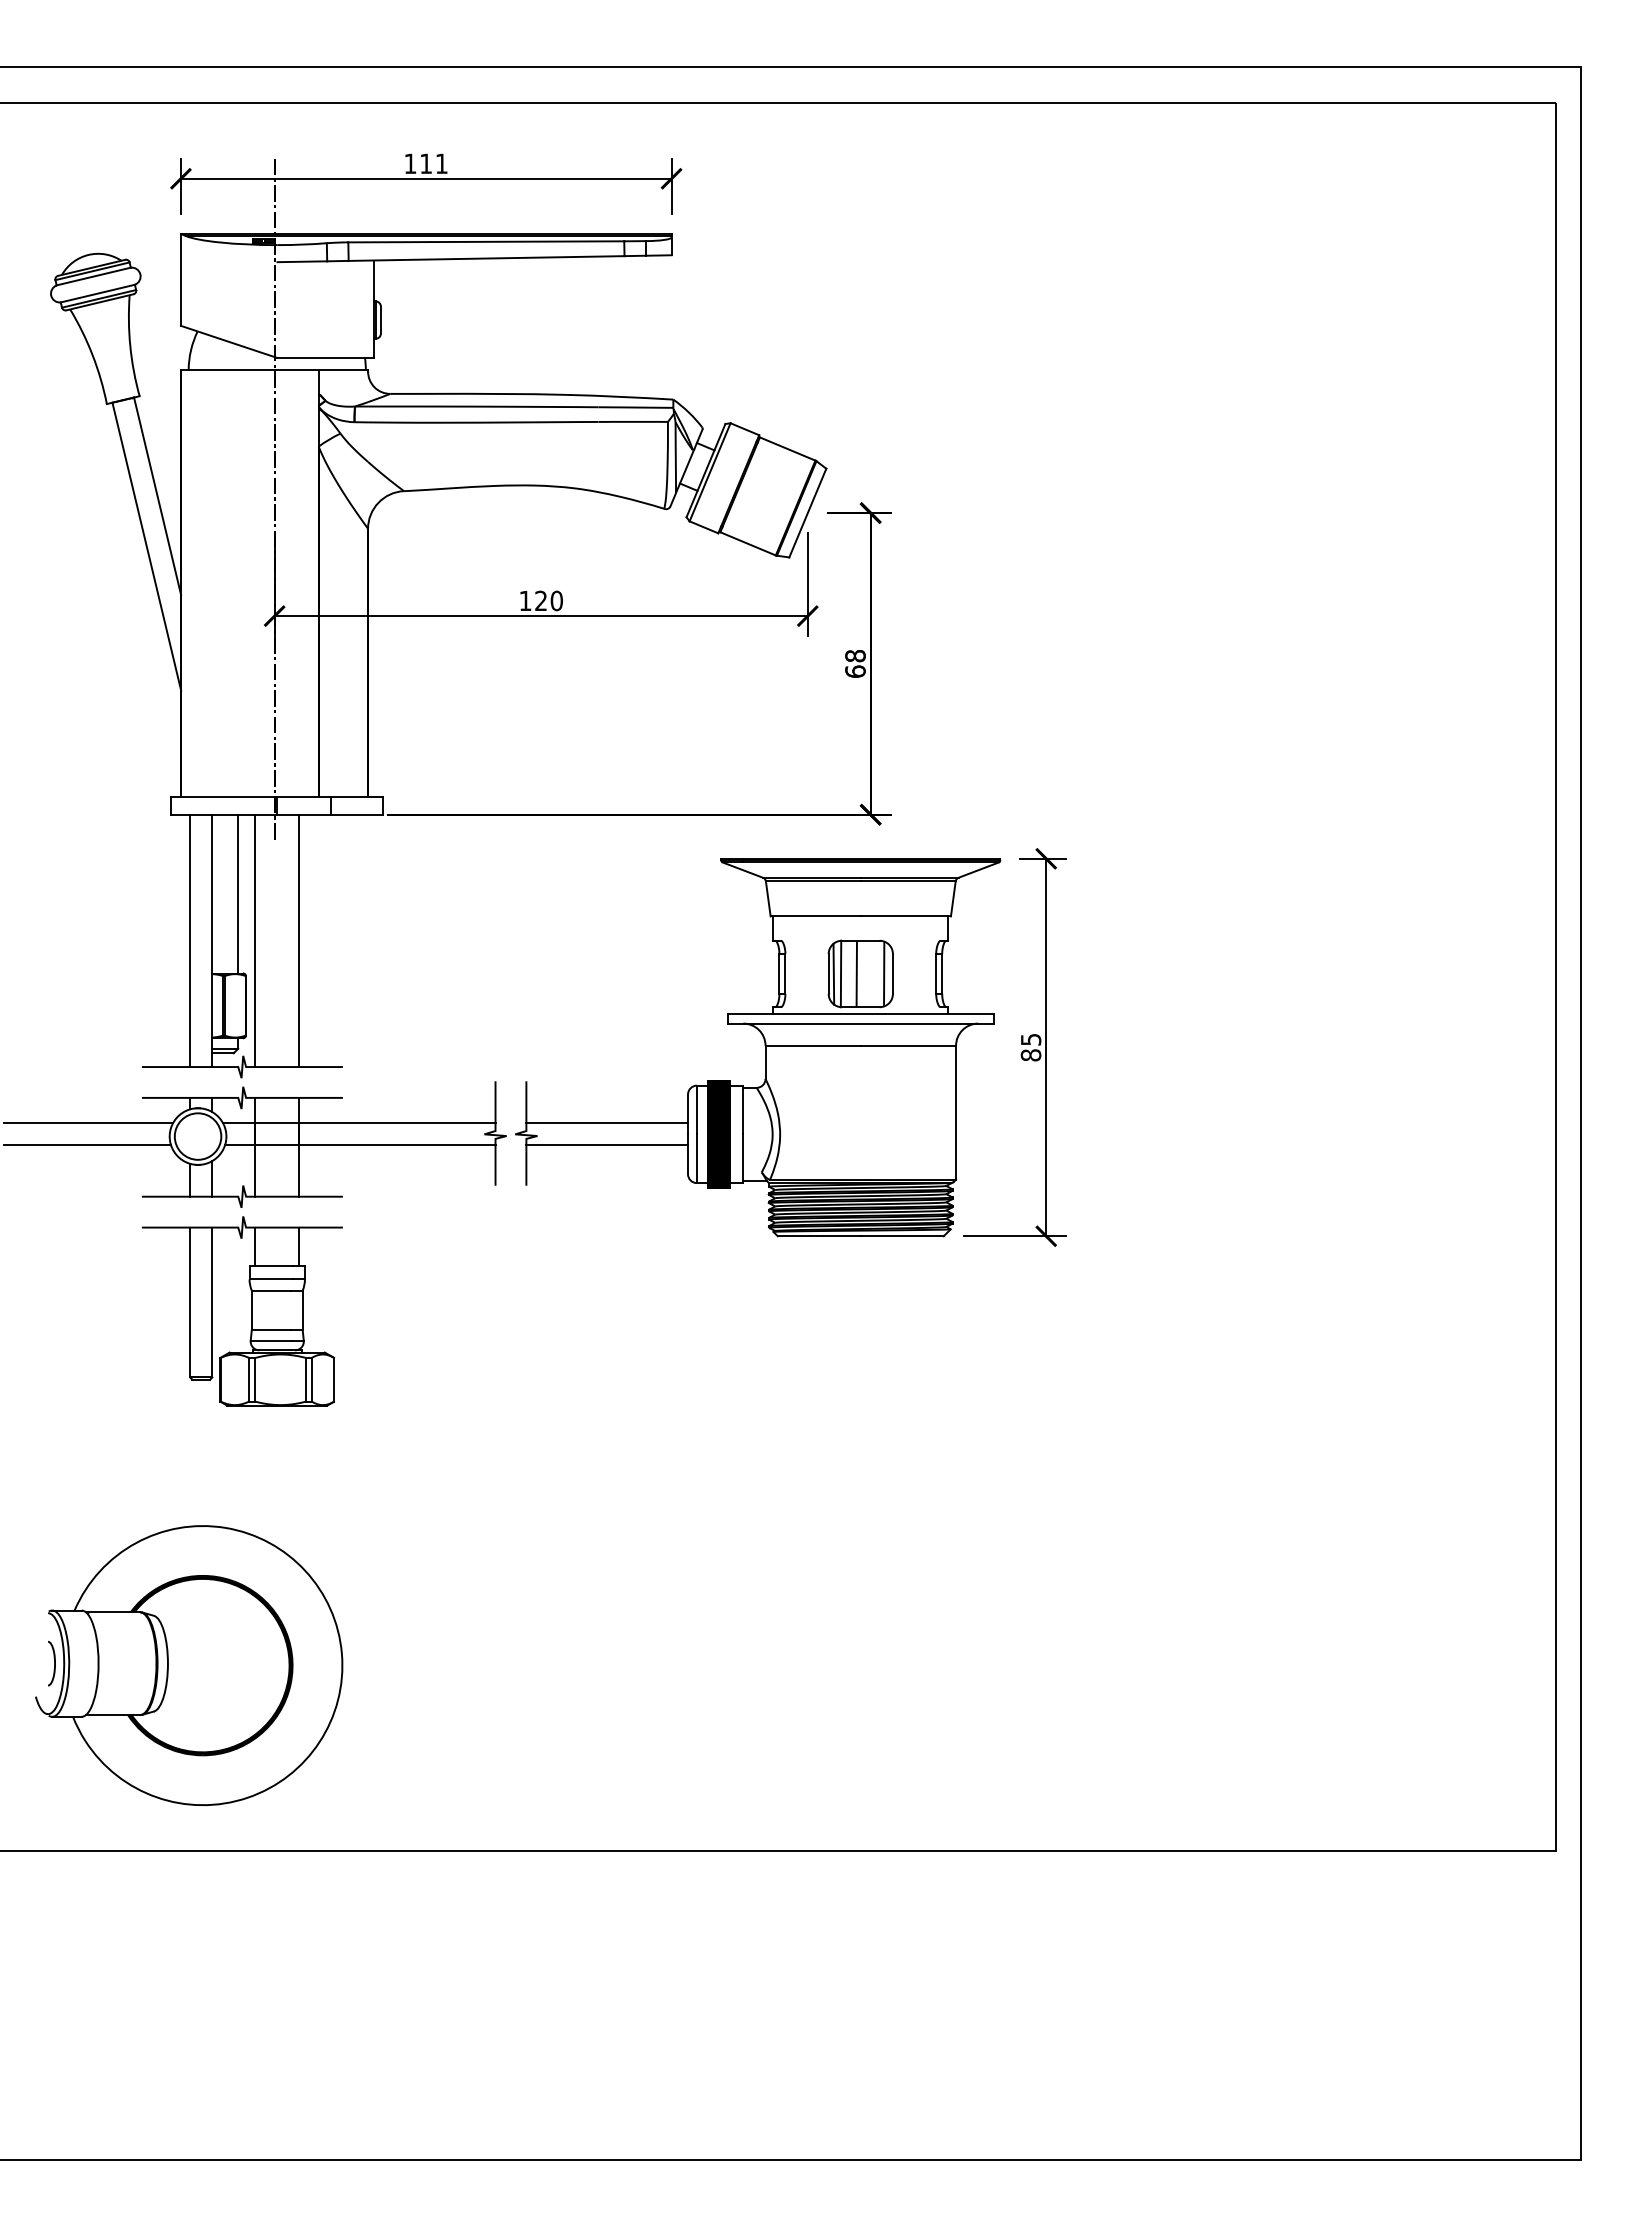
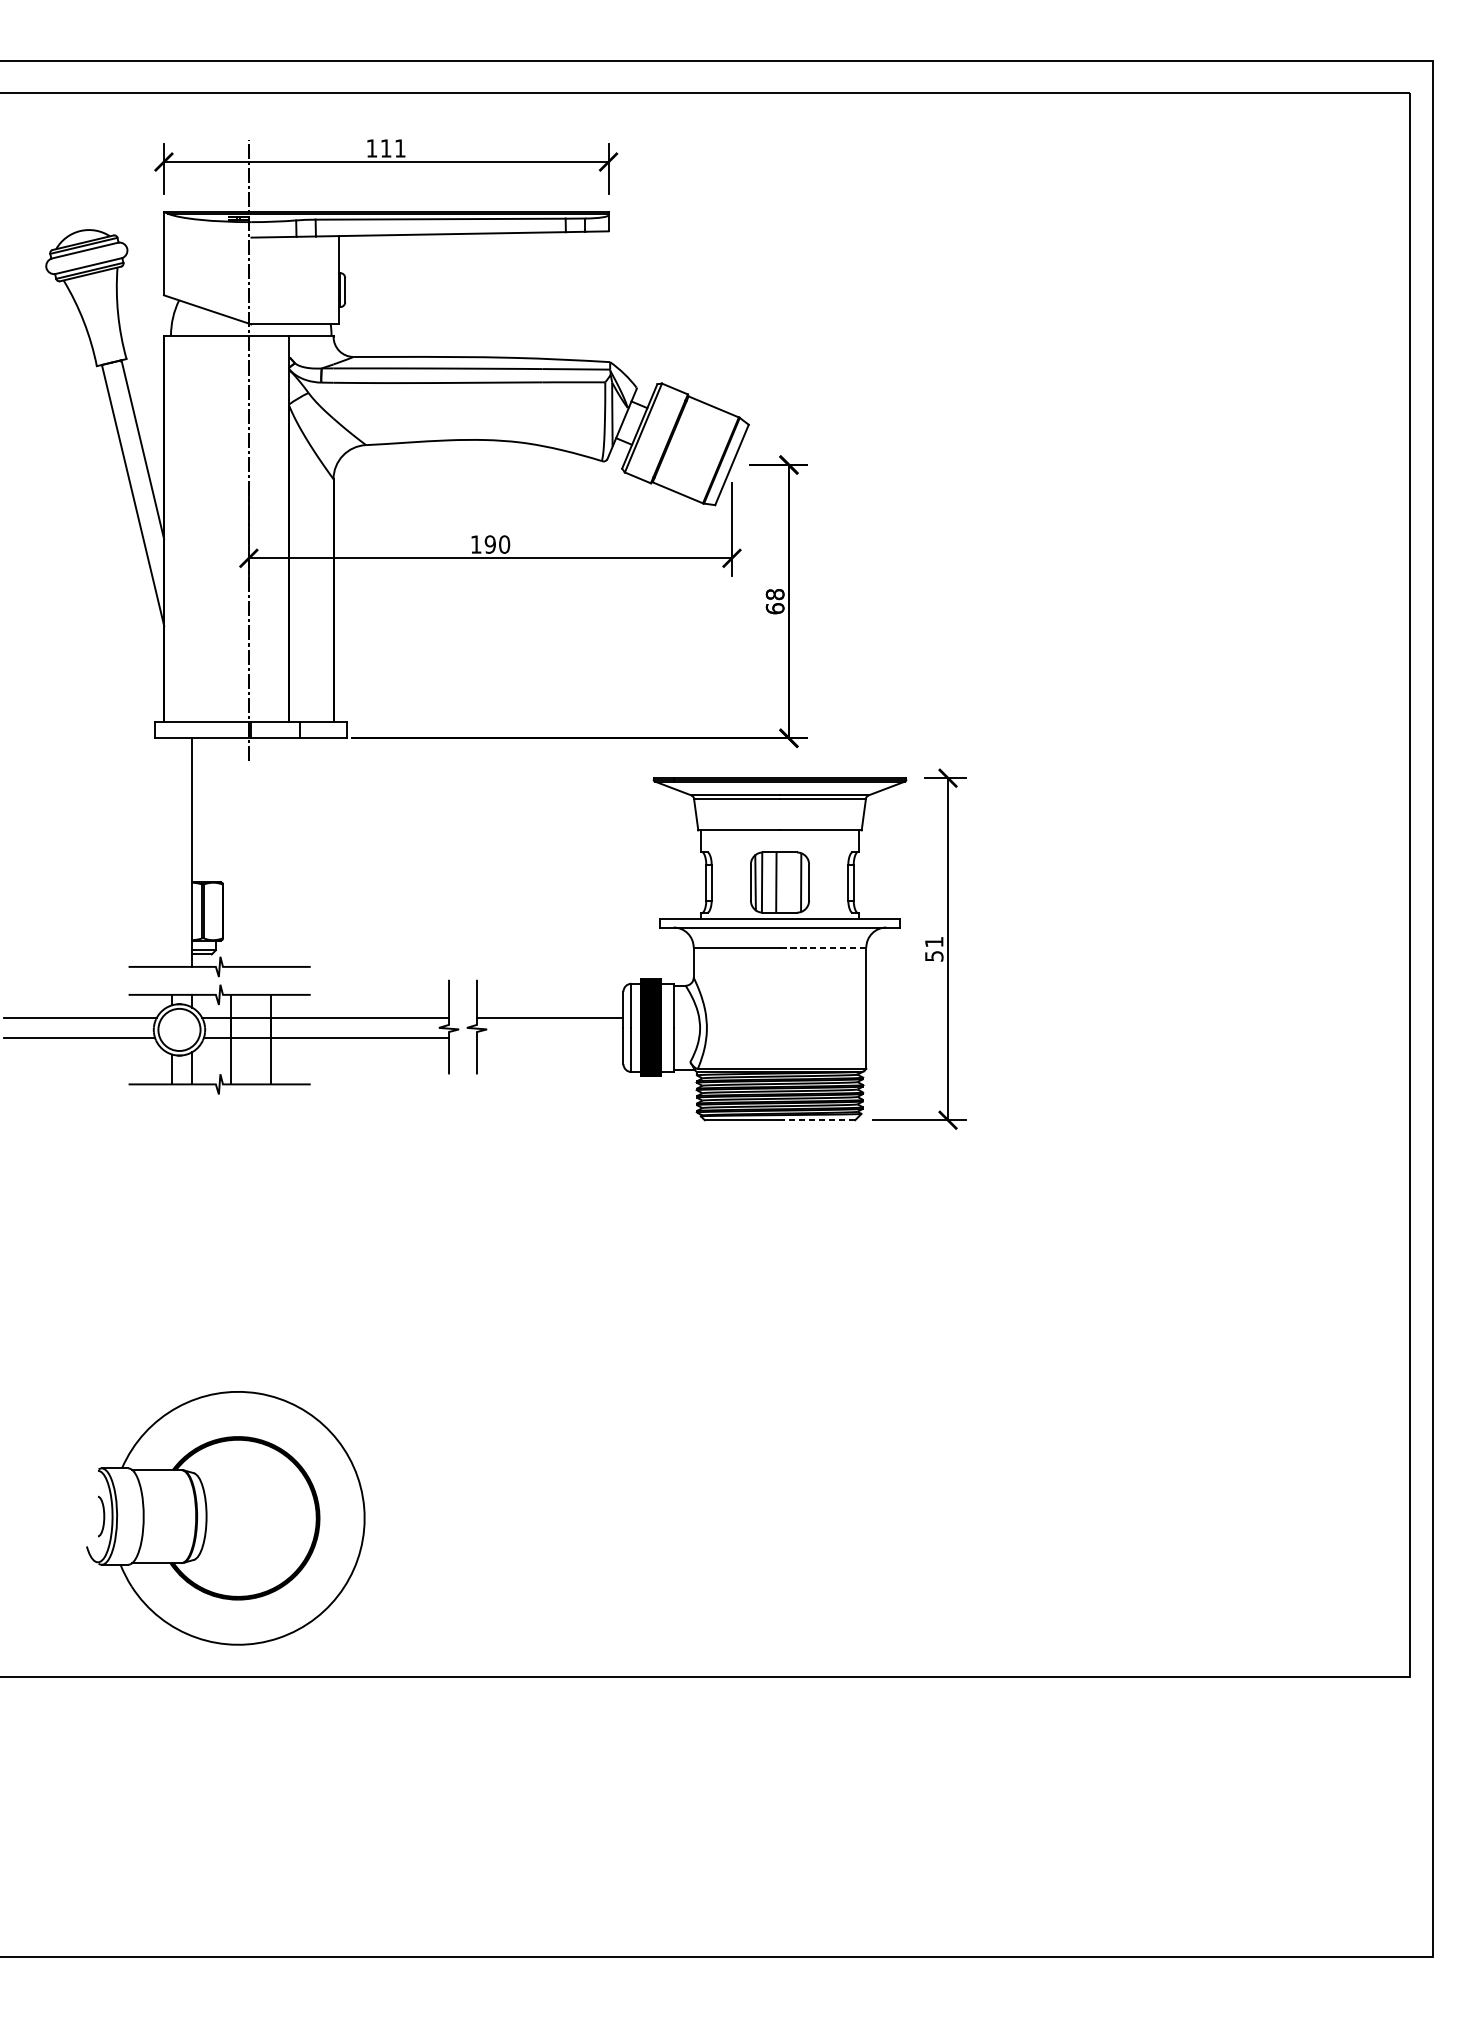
text: (541, 600) -> (490, 544), 120 -> 190
line: (238, 893) -> (216, 809), removed
line: (190, 940) -> (172, 852), removed
line: (255, 940) -> (231, 852), removed
line: (299, 940) -> (271, 852), removed
line: (908, 1045) -> (823, 947), solid -> dashed
text: (1030, 1047) -> (933, 949), 85 -> 51
line: (607, 1145) -> (550, 1037), removed
line: (901, 1236) -> (816, 1120), solid -> dashed
part: (251, 1311) -> (227, 1188), removed
part: (189, 1665) -> (226, 1518), moved

